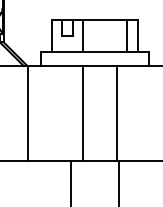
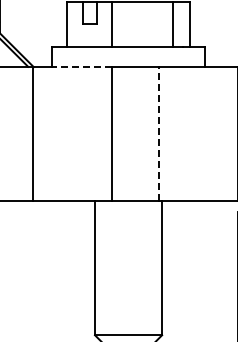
line: (61, 65) -> (81, 66), solid -> dashed
line: (116, 113) -> (159, 133), solid -> dashed

